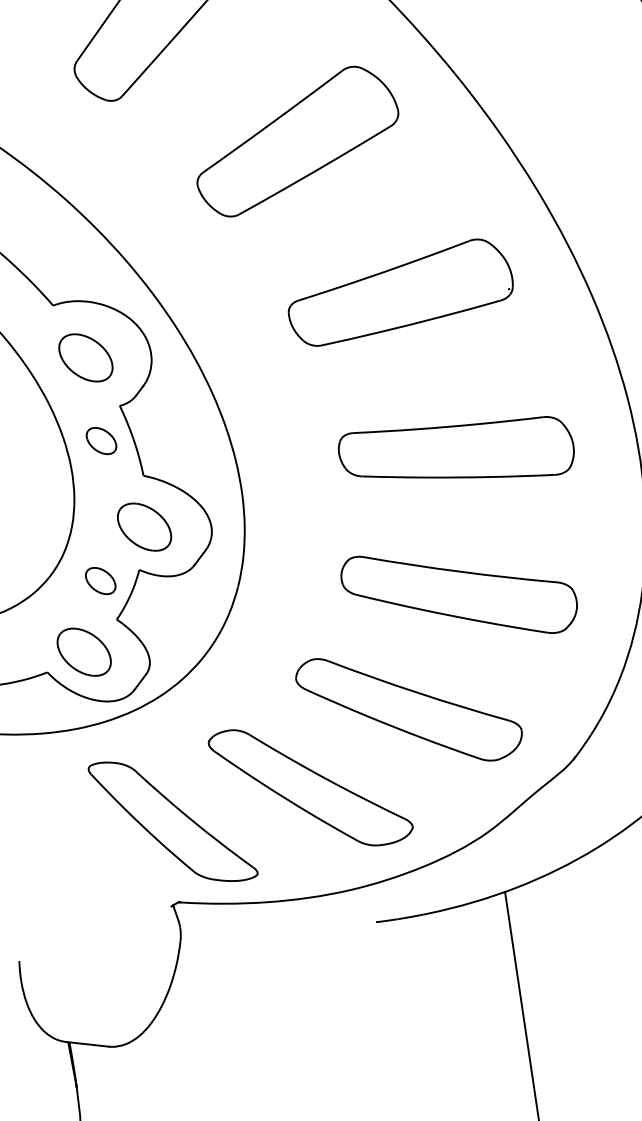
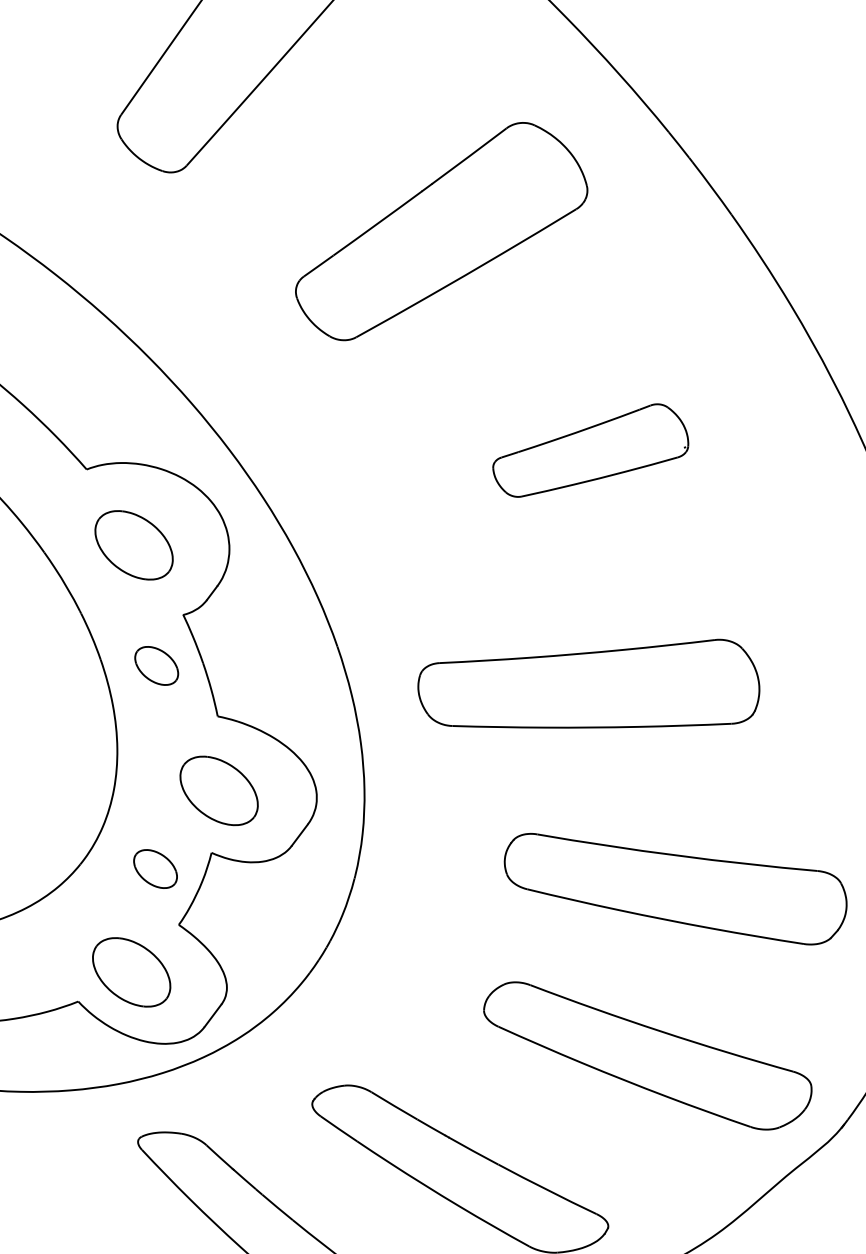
part: (400, 292) -> (590, 450), size x0.6
part: (456, 447) -> (589, 684), moved
part: (408, 709) -> (647, 1055), moved

